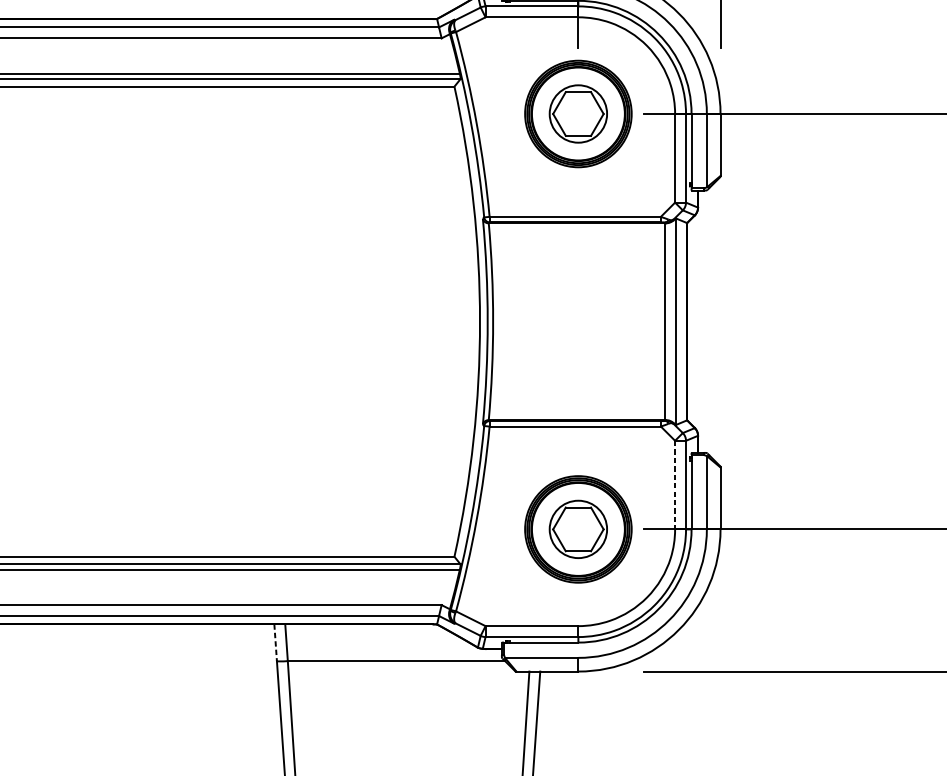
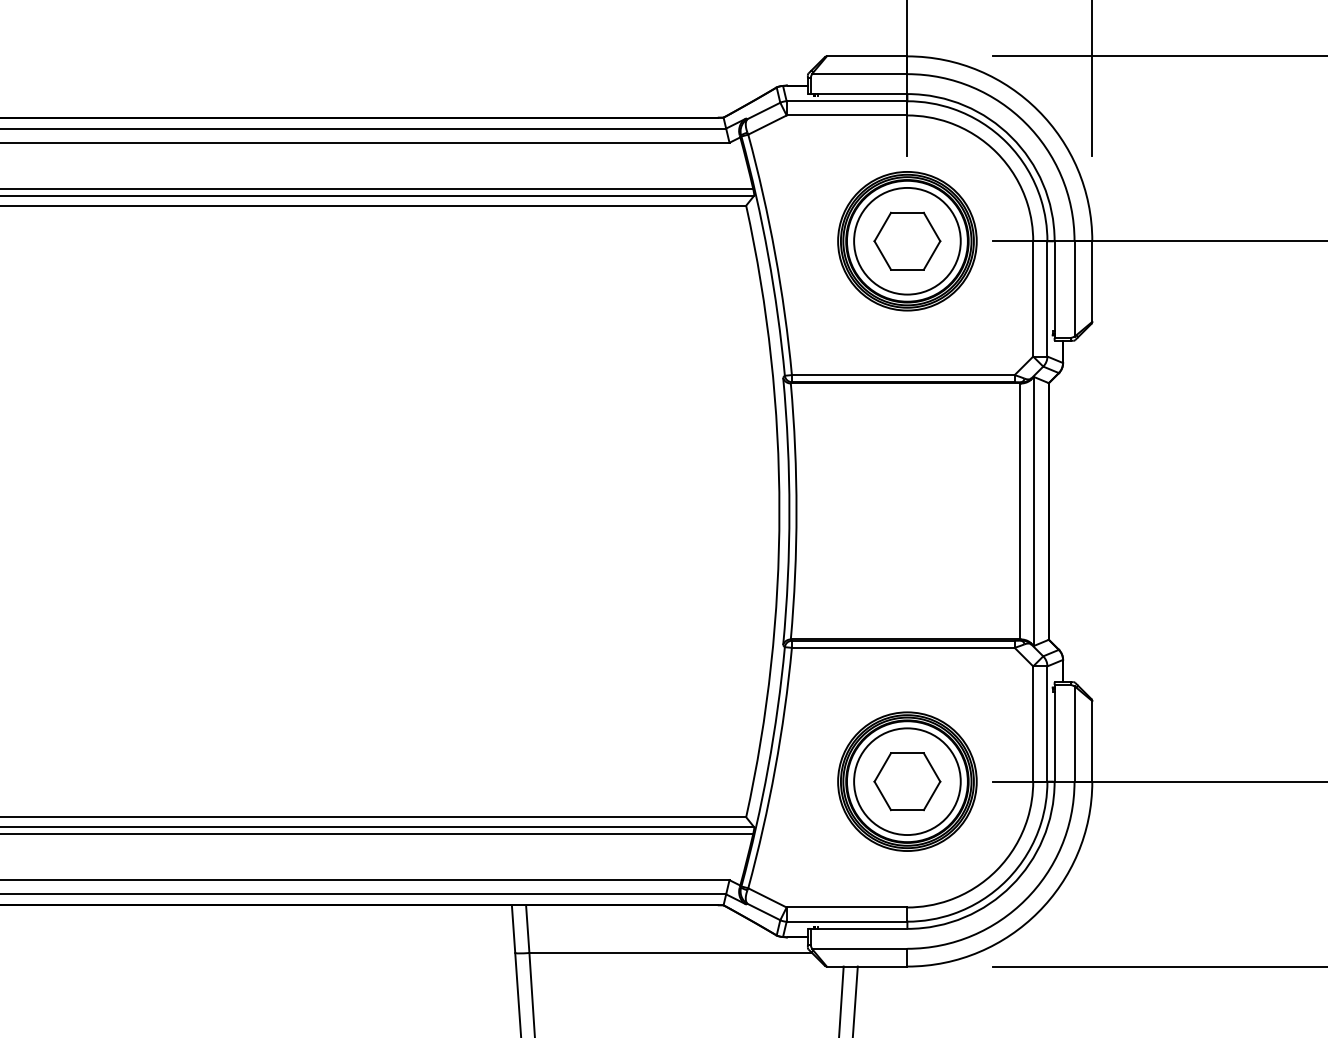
circle: (578, 113) -> (907, 240), size x1.43
line: (675, 485) -> (1033, 724), dashed -> solid
circle: (578, 529) -> (907, 781), size x1.43
line: (275, 643) -> (513, 929), dashed -> solid

